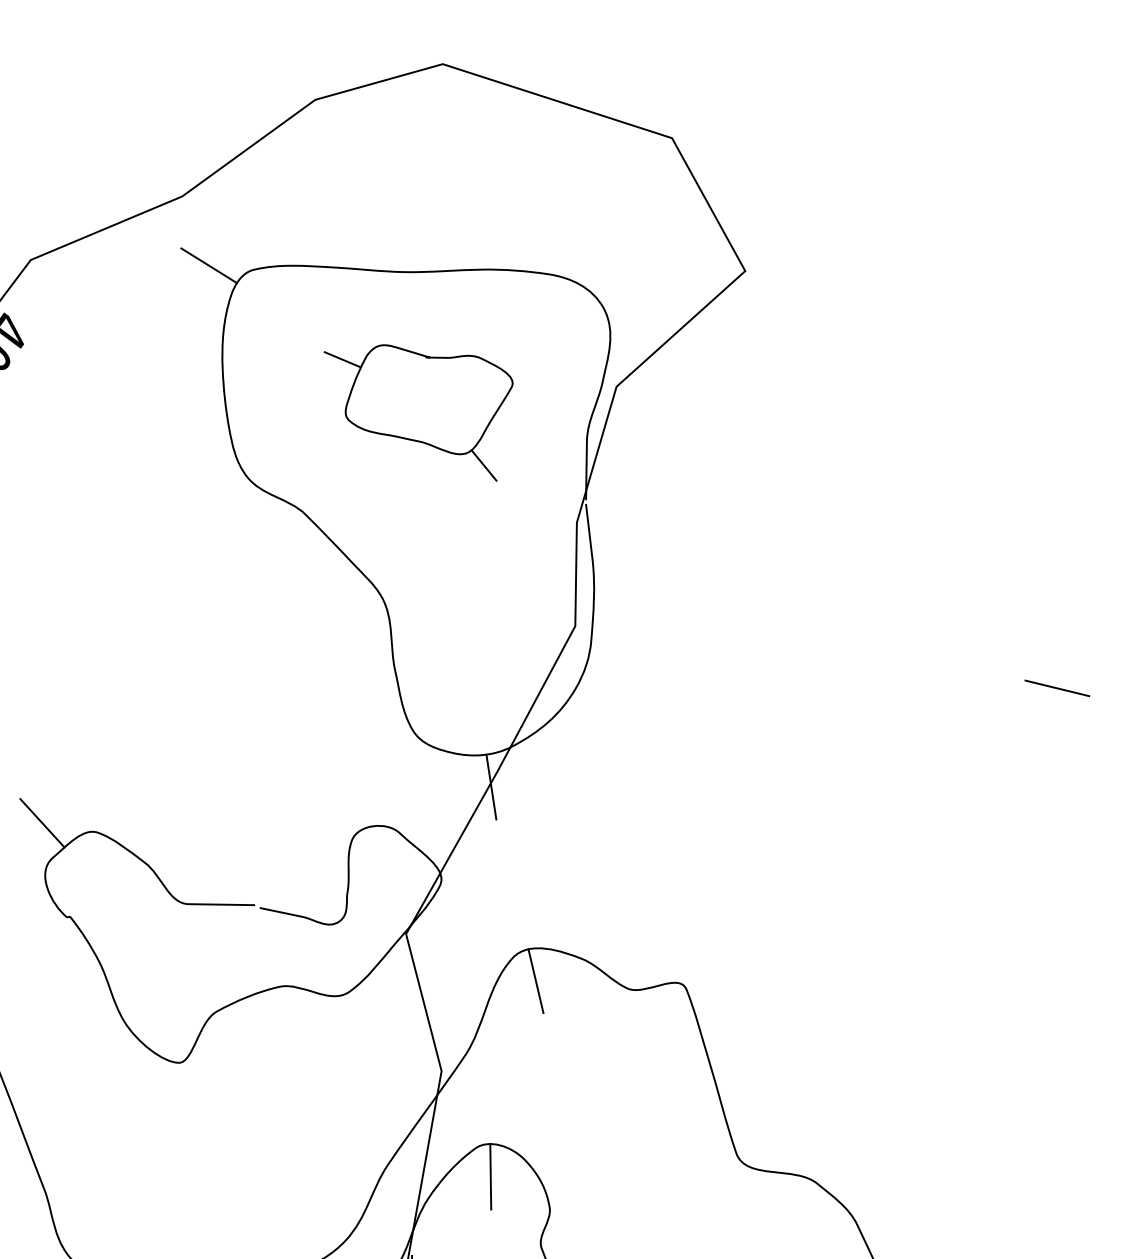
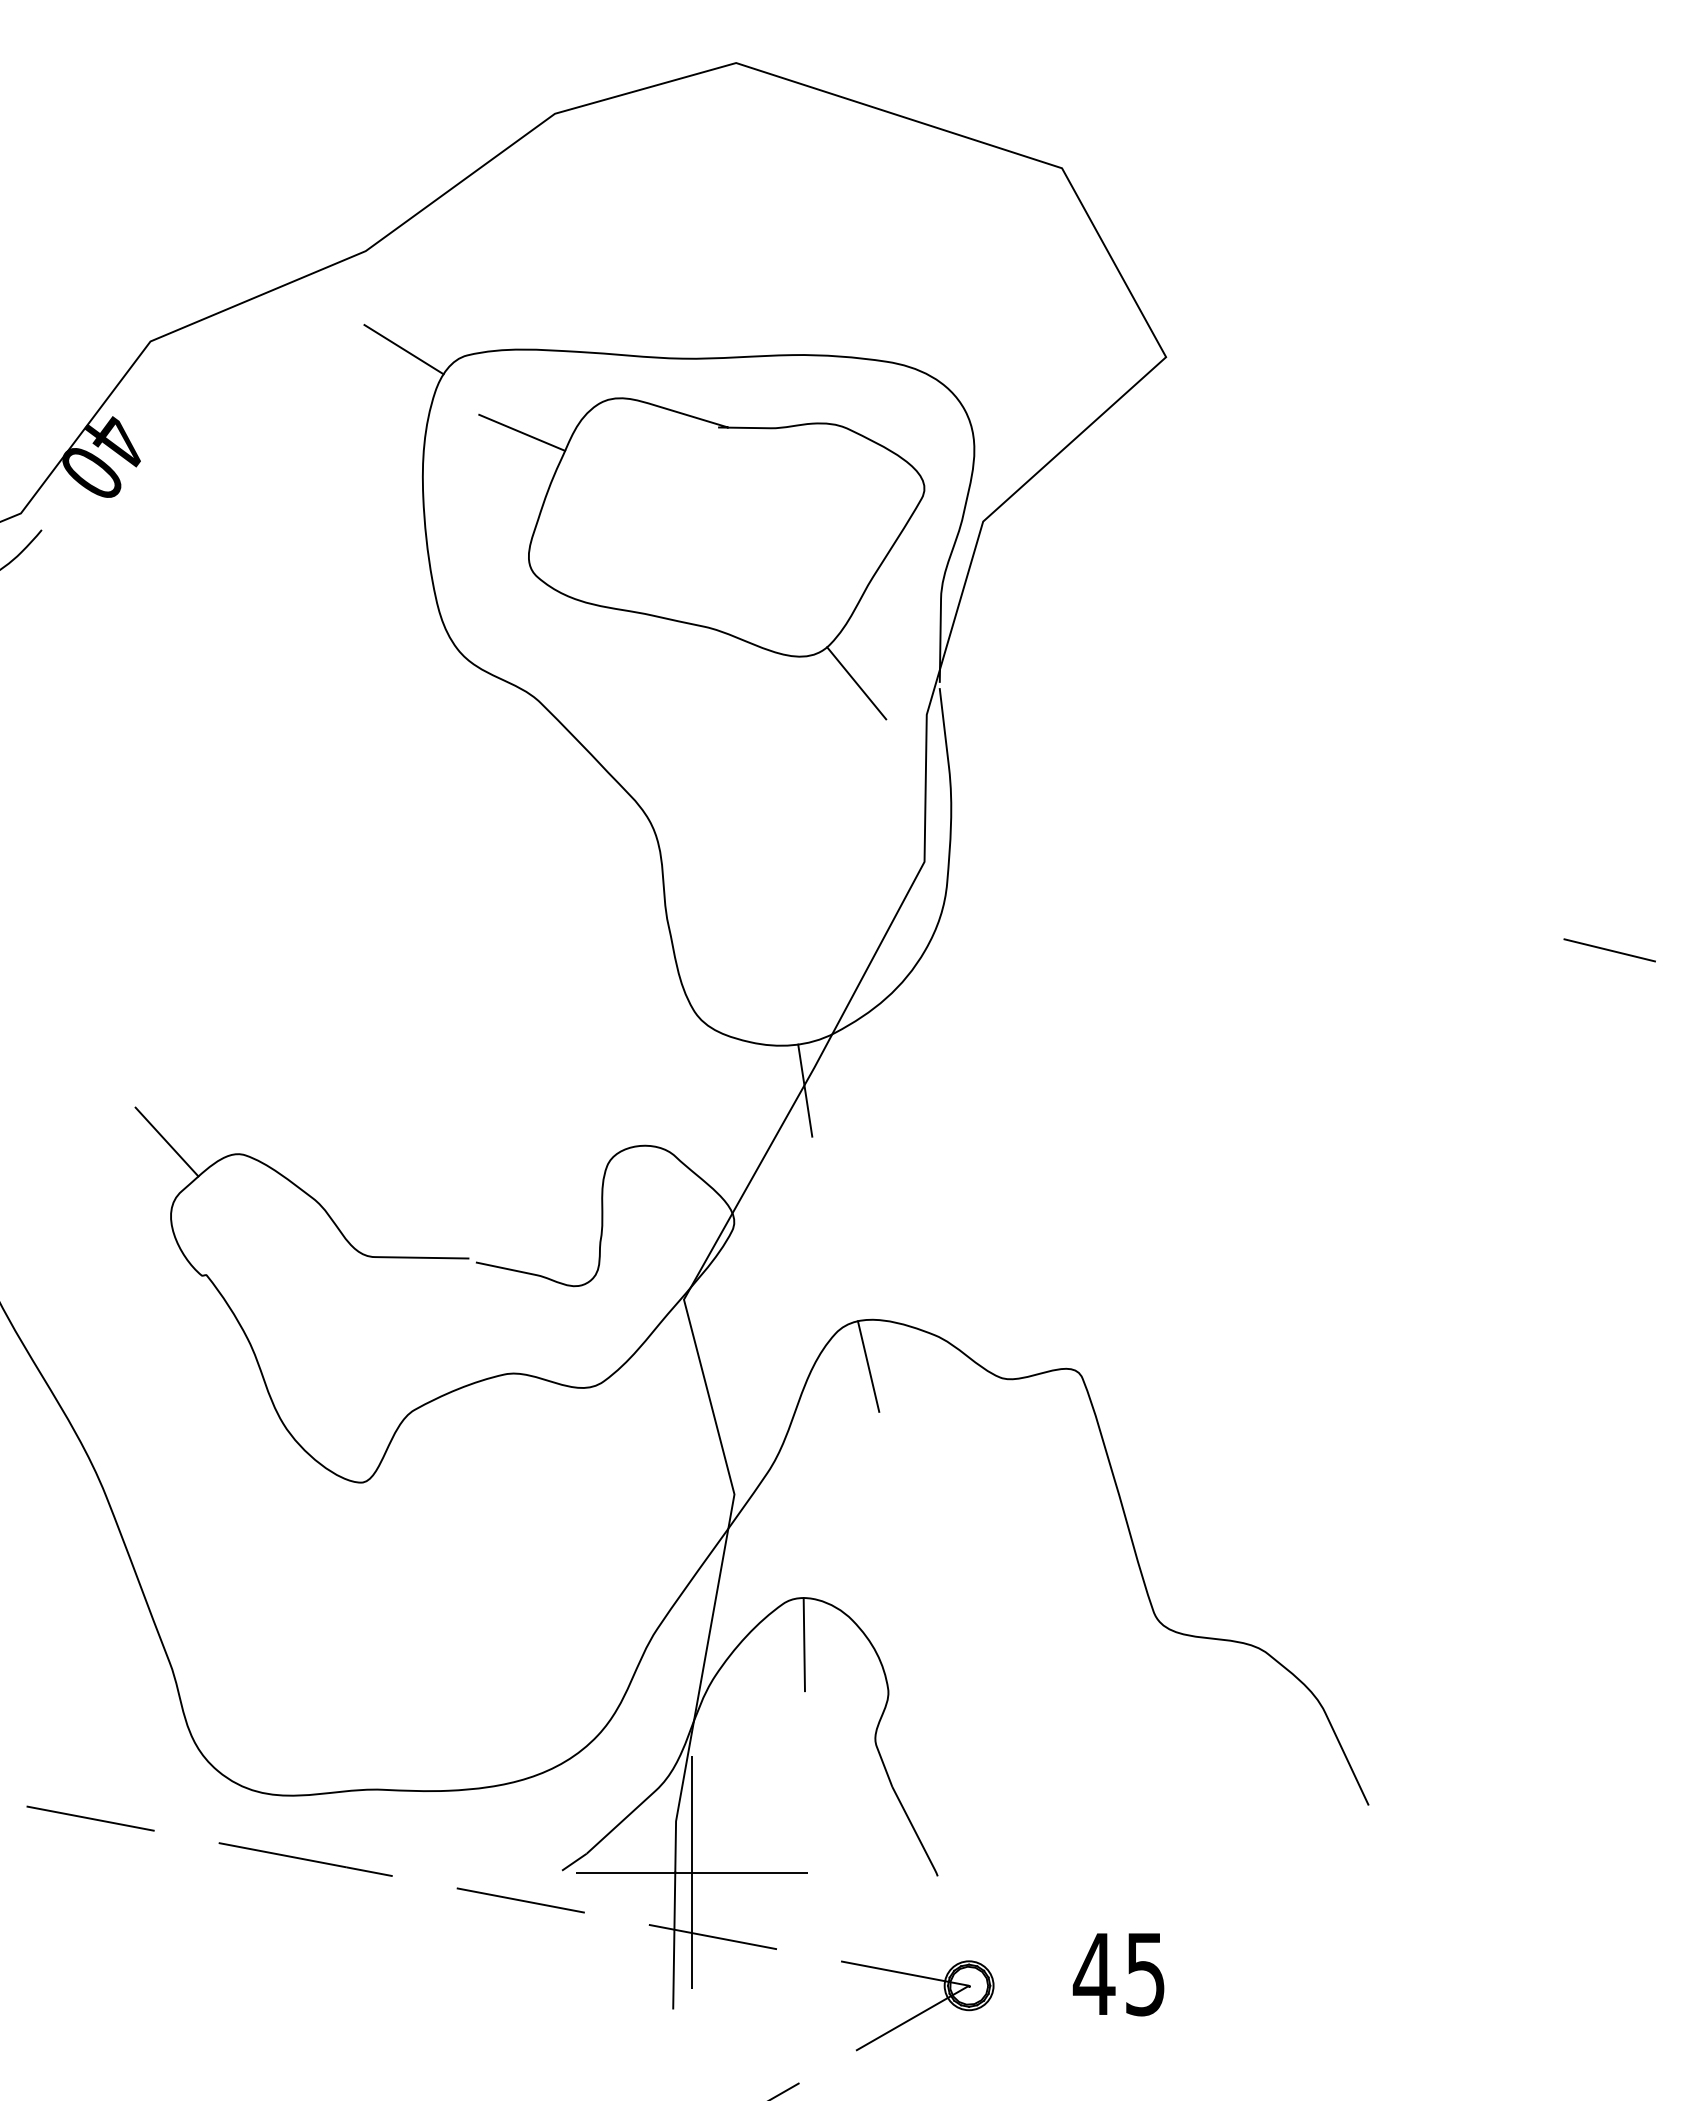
part: (418, 412) -> (701, 558), size x1.67

